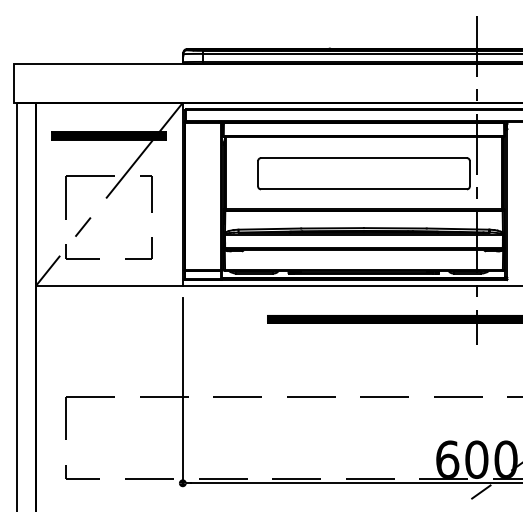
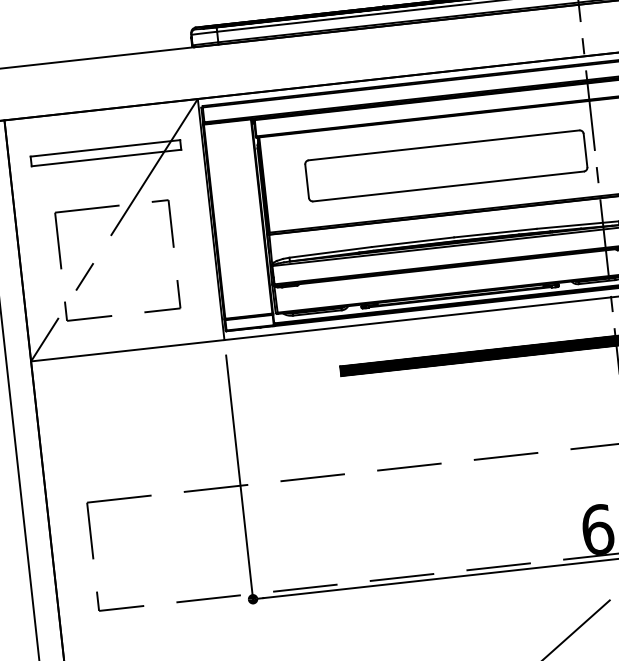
hatch: (109, 135) -> (106, 152), removed

